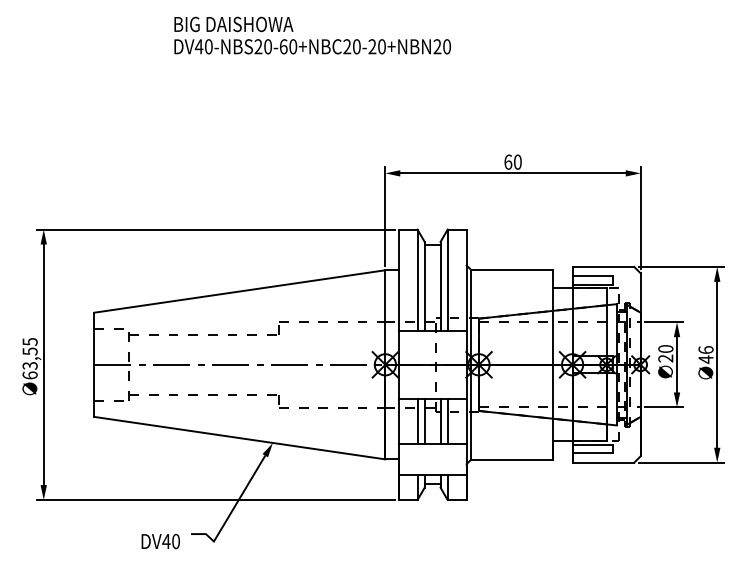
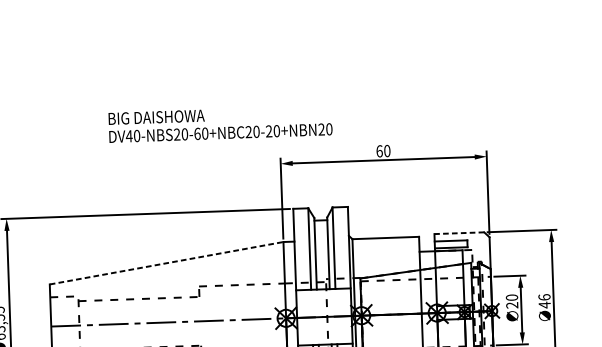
text: (312, 35) -> (220, 124), moved
line: (603, 266) -> (459, 232), solid -> dashed
line: (240, 291) -> (167, 263), solid -> dashed

